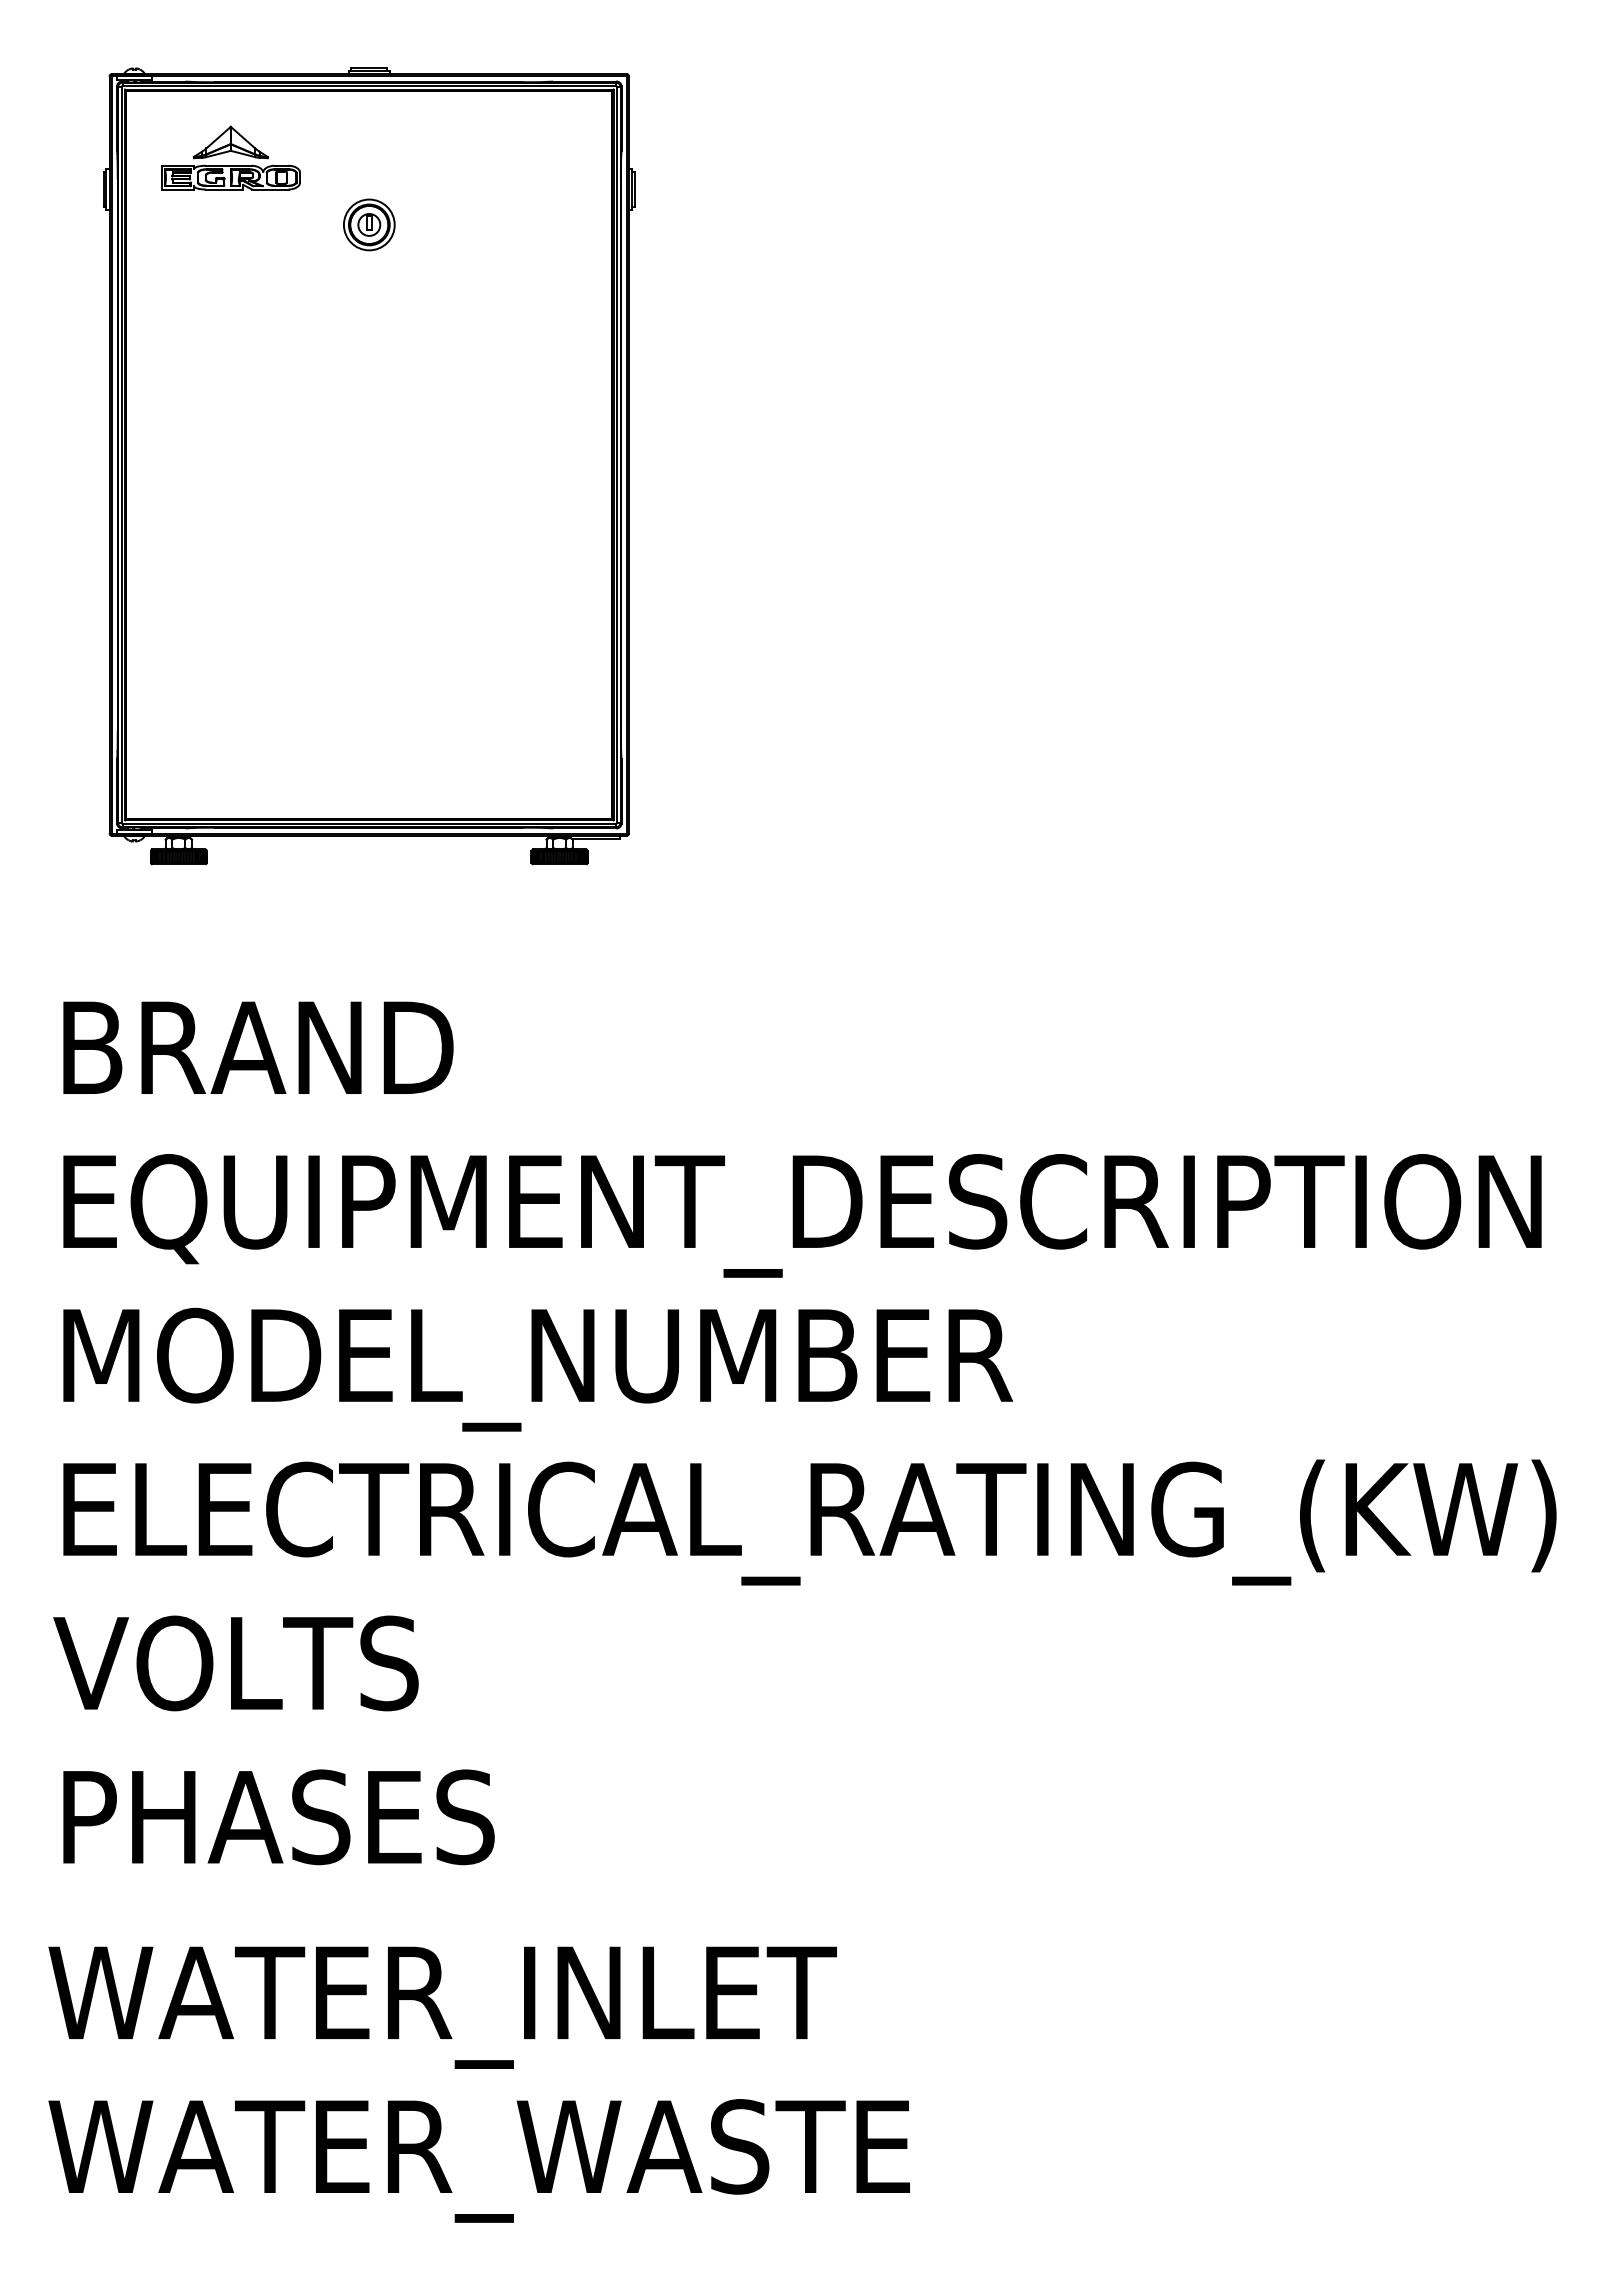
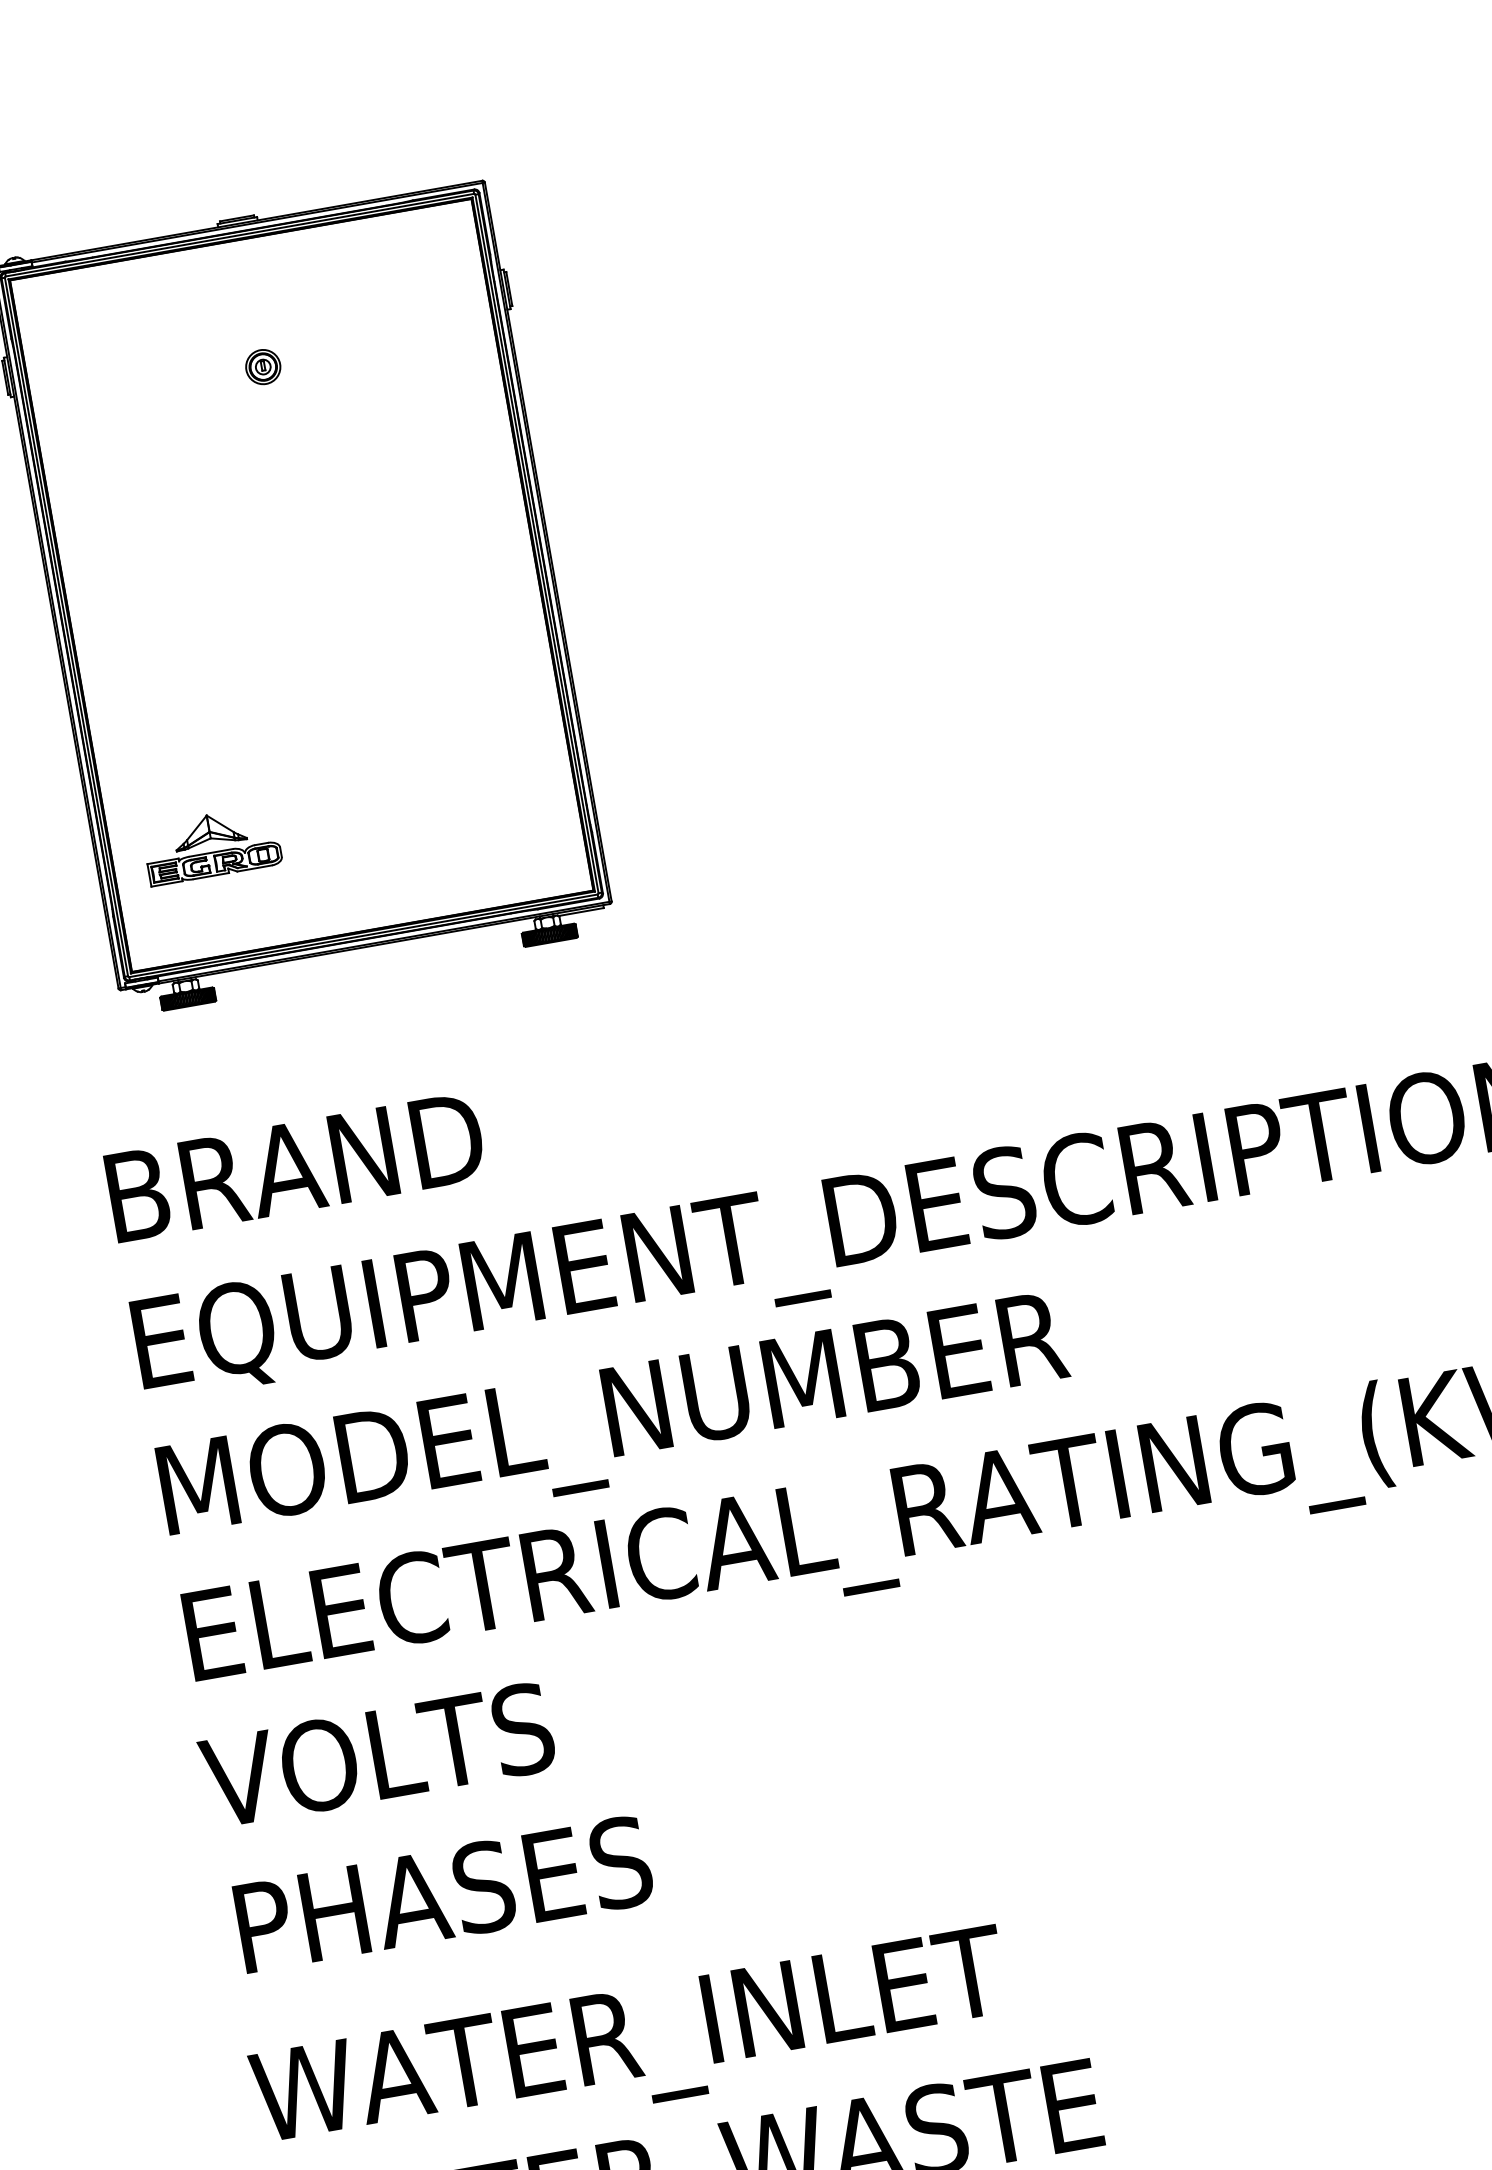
part: (230, 157) -> (211, 844), moved
part: (369, 224) -> (263, 366), size x0.7

